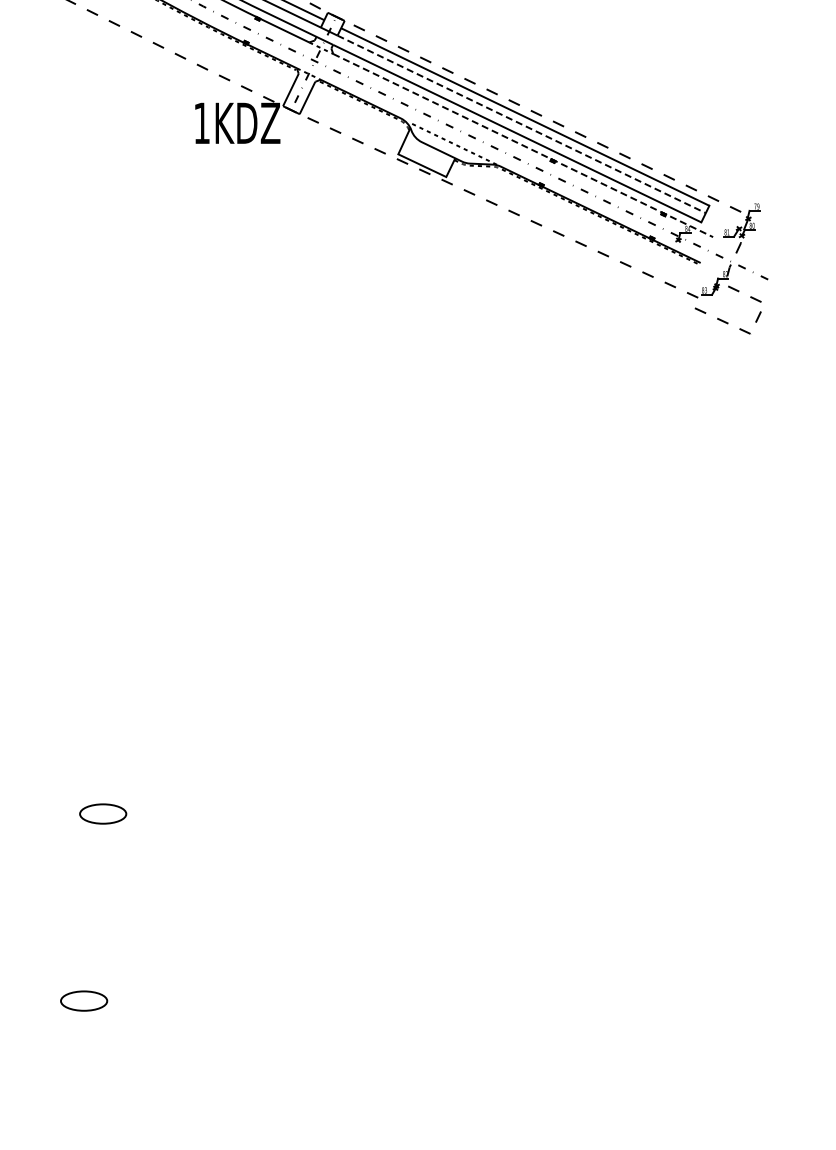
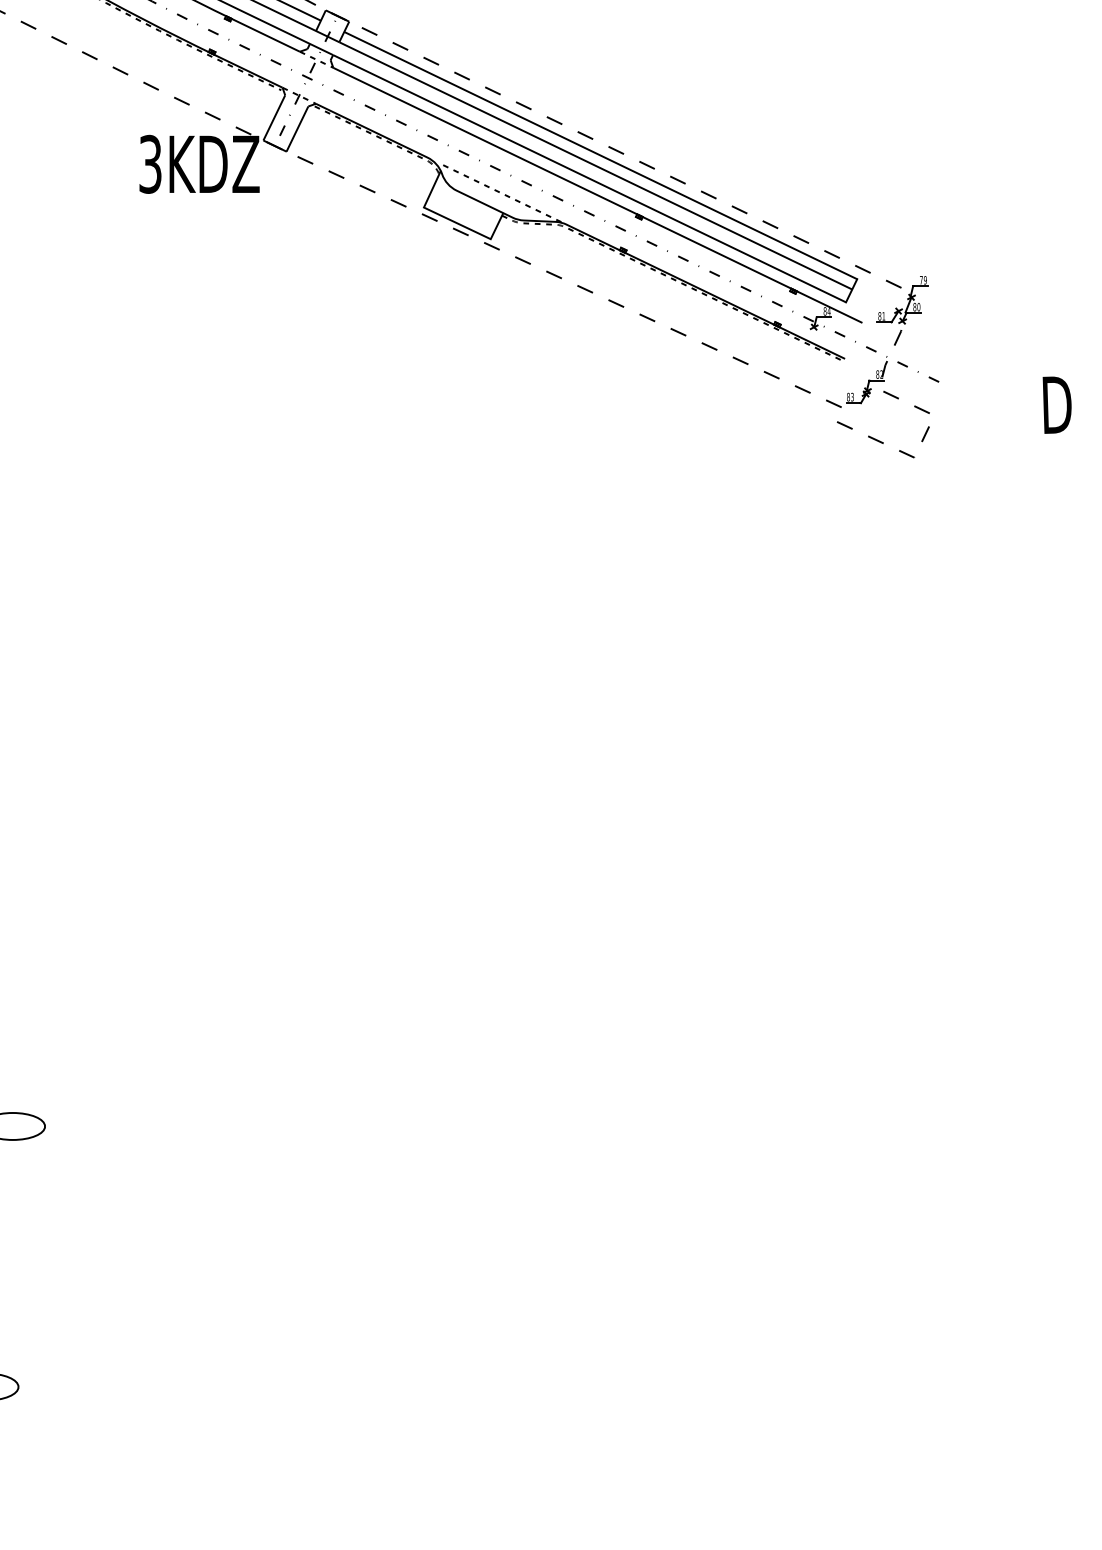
text: (201, 123) -> (149, 164), 1KDZ -> 3KDZ
line: (522, 124) -> (596, 166), dashed -> solid
line: (523, 145) -> (598, 195), dashed -> solid

